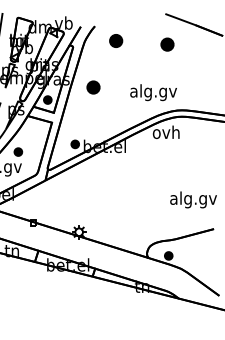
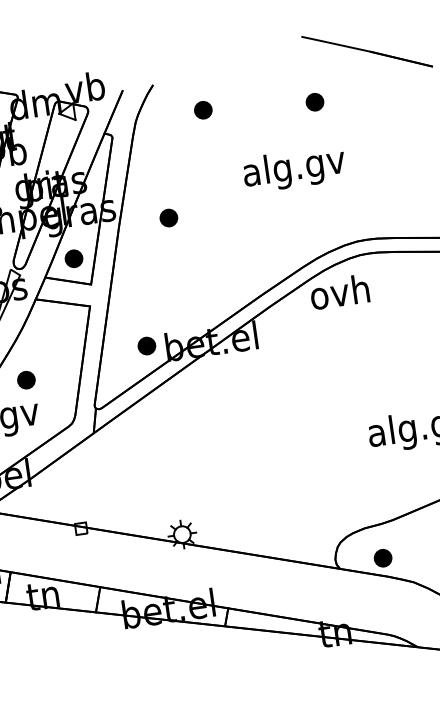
part: (115, 40) -> (201, 109), size x0.62
part: (166, 44) -> (313, 102), size x0.62
part: (93, 87) -> (168, 217), size x0.62
text: (153, 92) -> (294, 168), moved

